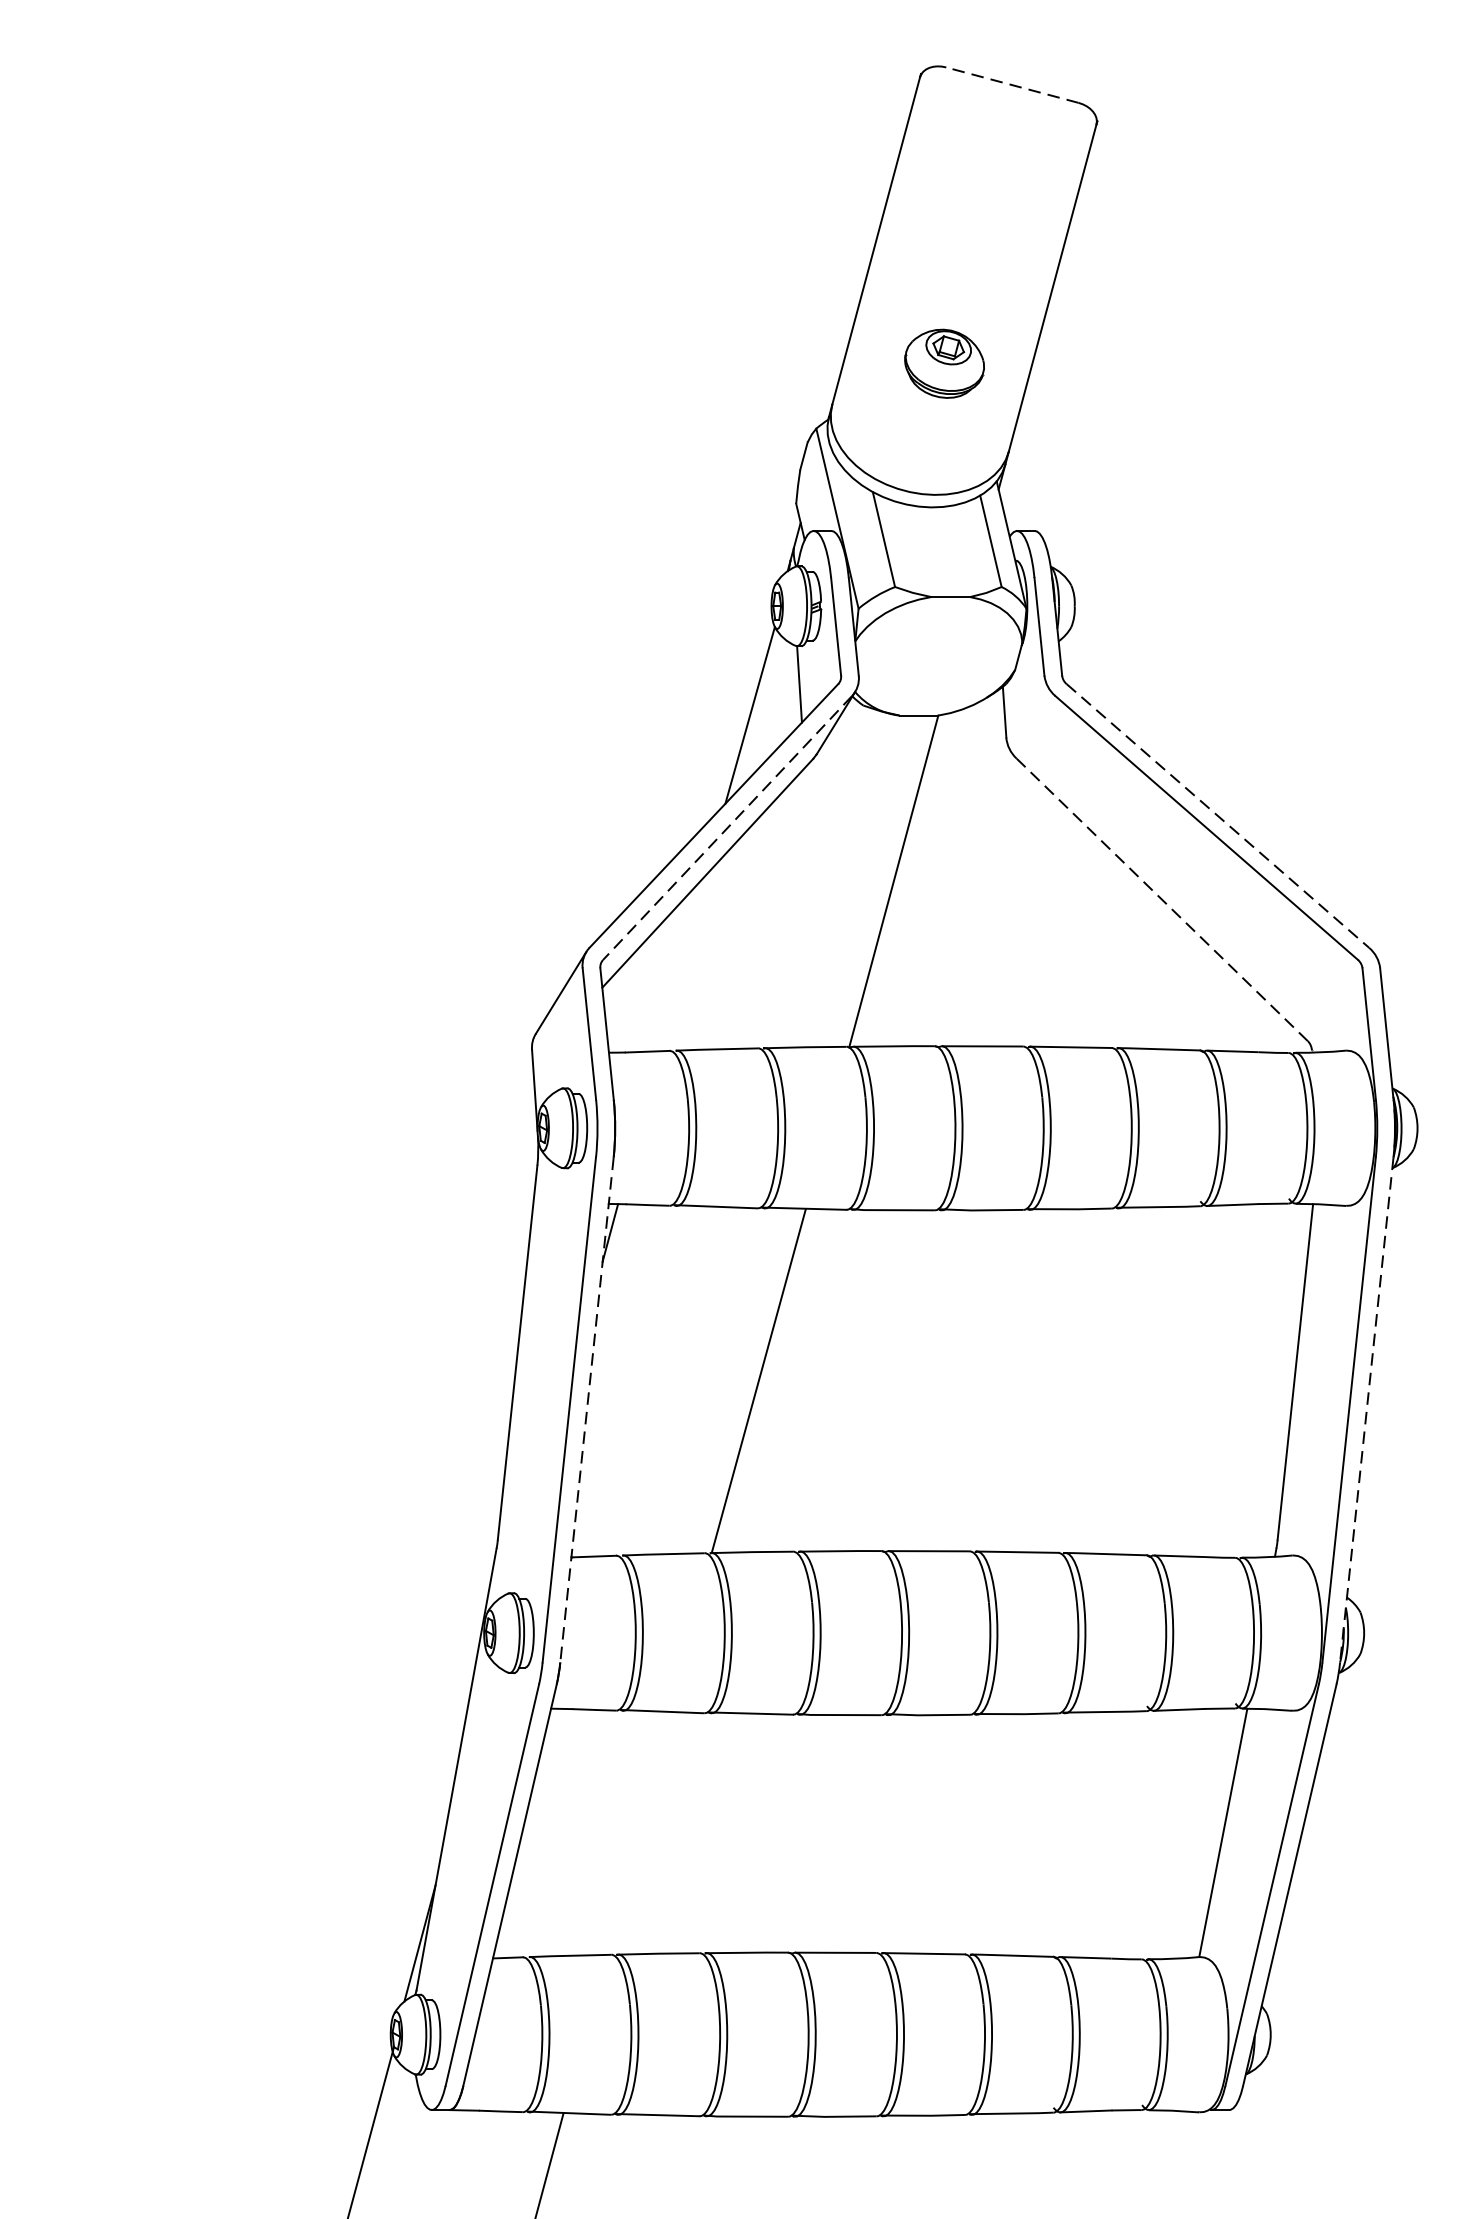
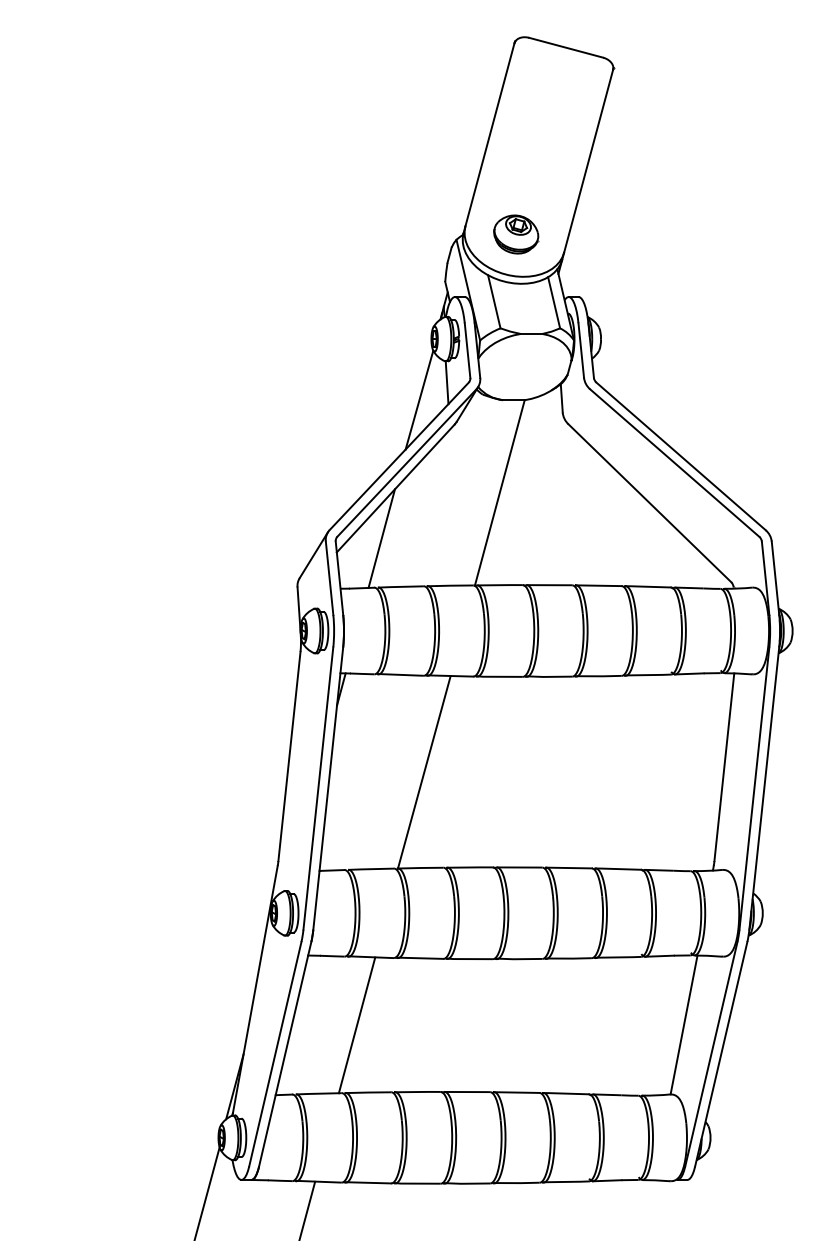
line: (1011, 84) -> (565, 47), dashed -> solid
part: (945, 363) -> (516, 234), moved
line: (1218, 816) -> (681, 456), dashed -> solid
line: (726, 828) -> (406, 463), dashed -> solid
line: (1161, 898) -> (649, 502), dashed -> solid
line: (682, 962) -> (381, 538), added
line: (587, 1409) -> (328, 788), dashed -> solid
line: (1367, 1409) -> (764, 788), dashed -> solid
line: (637, 1833) -> (356, 1025), added

